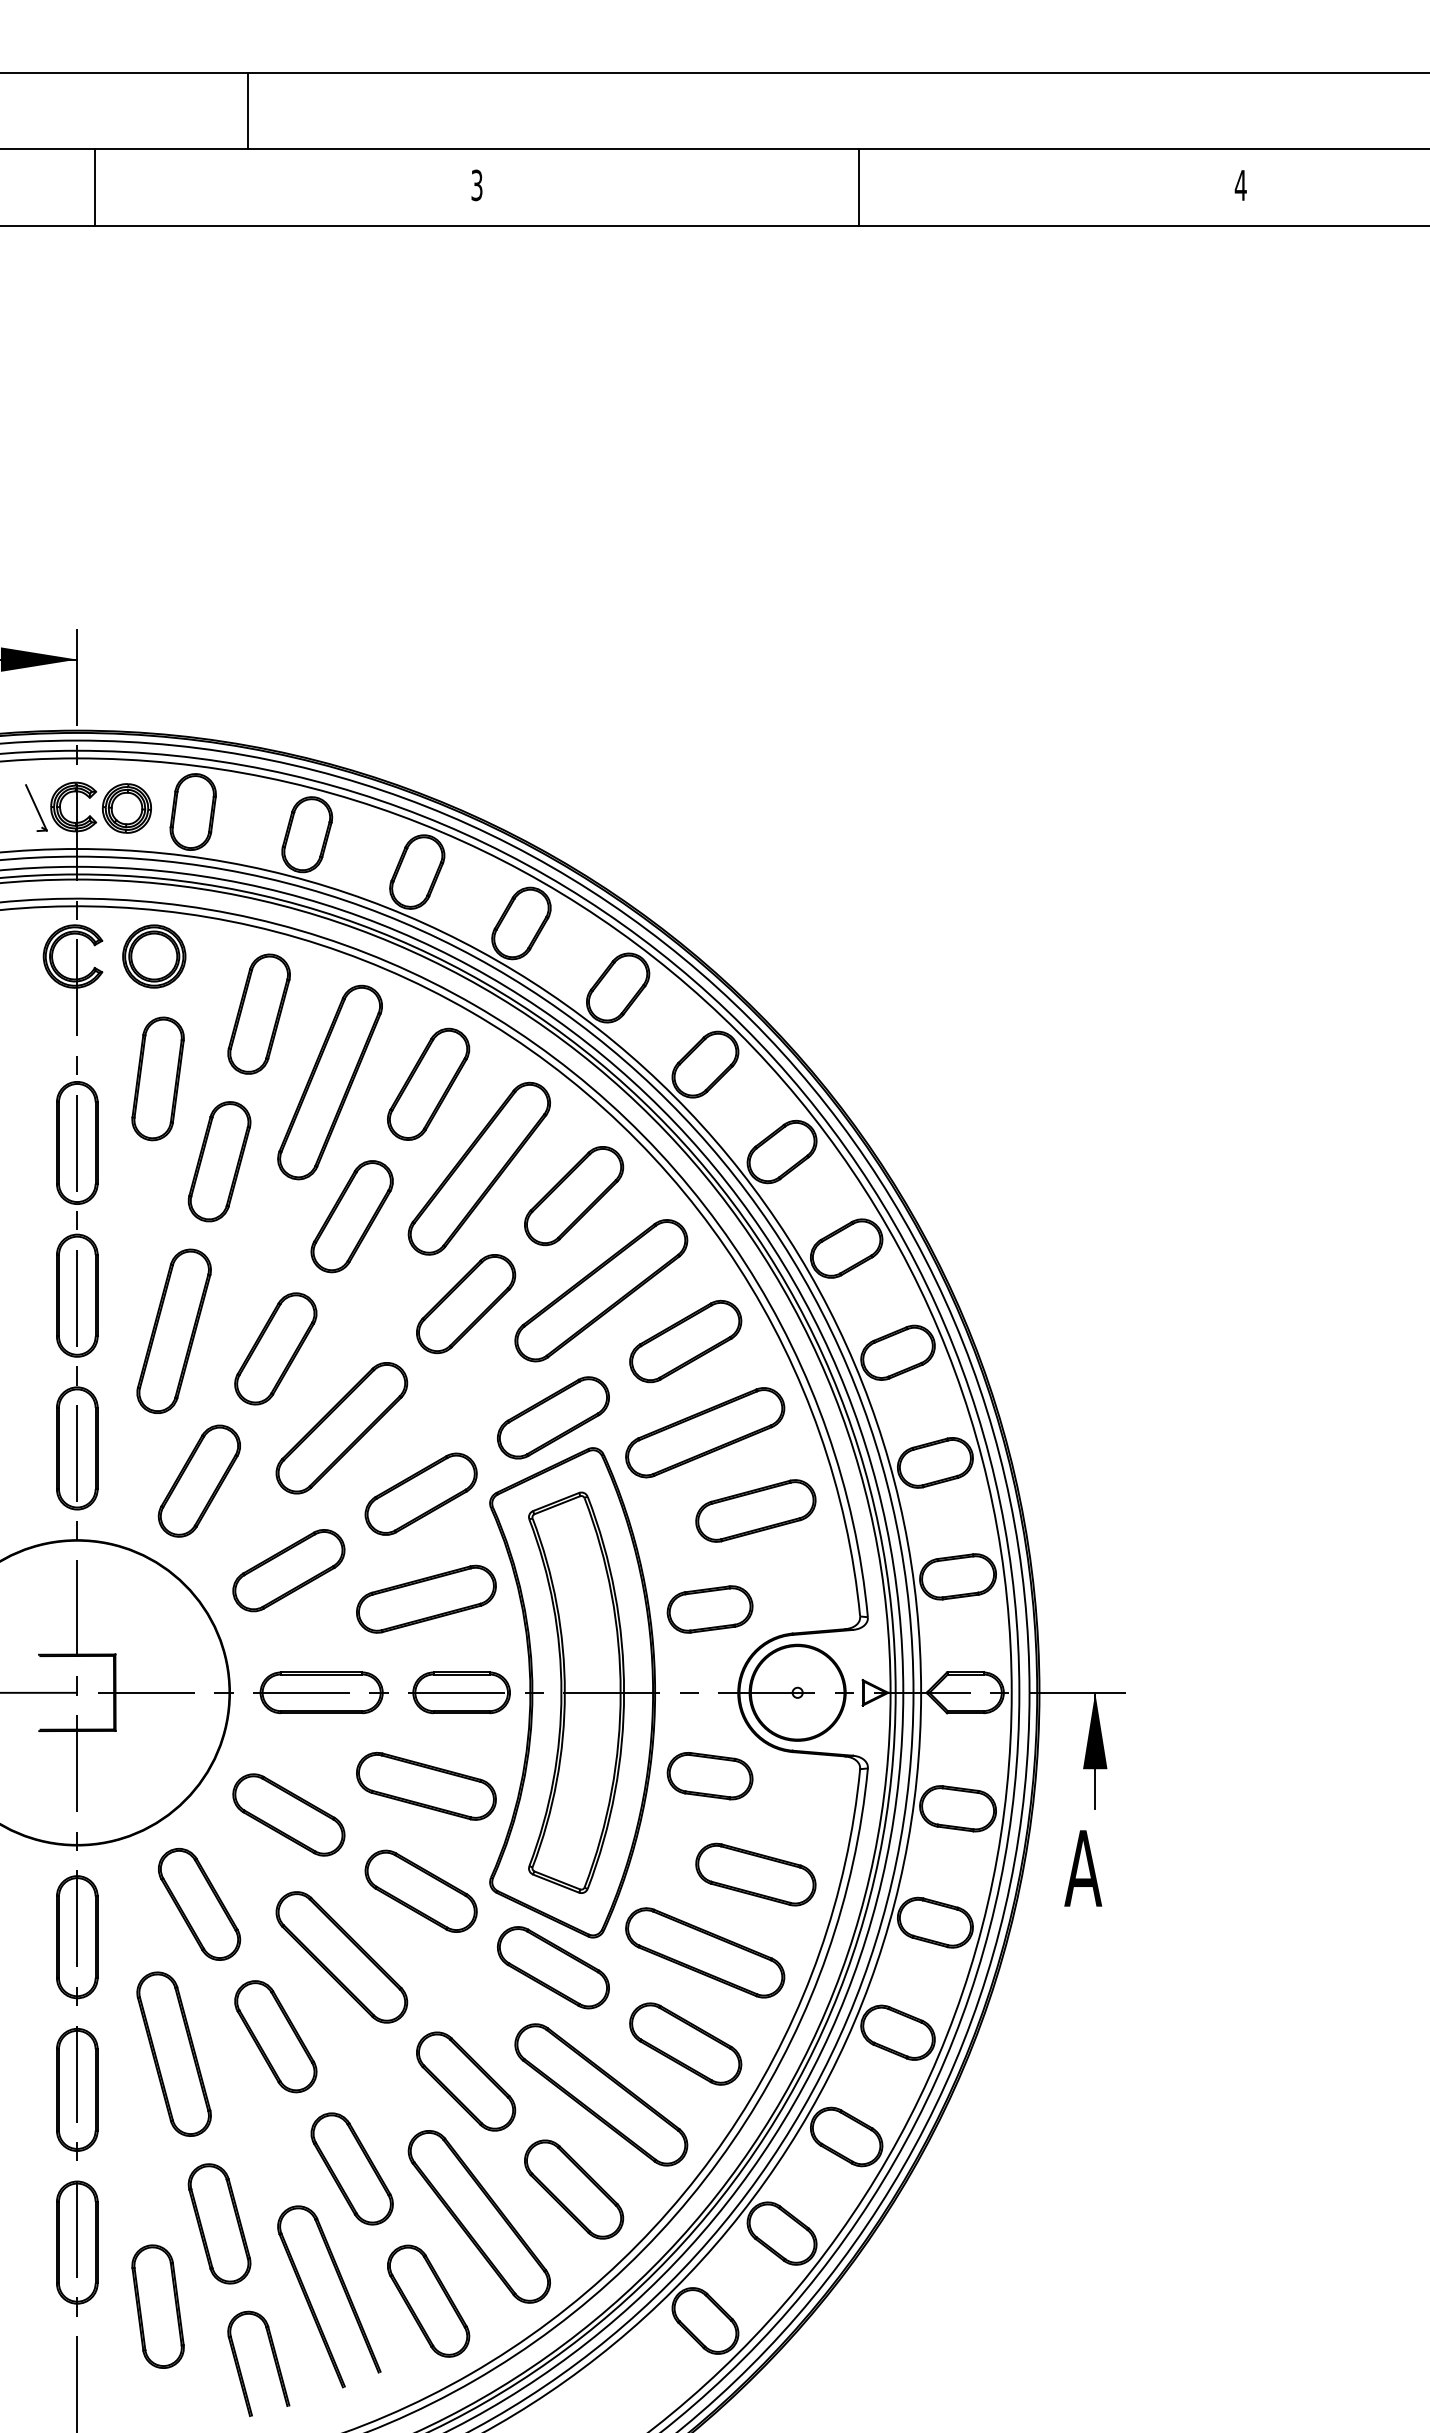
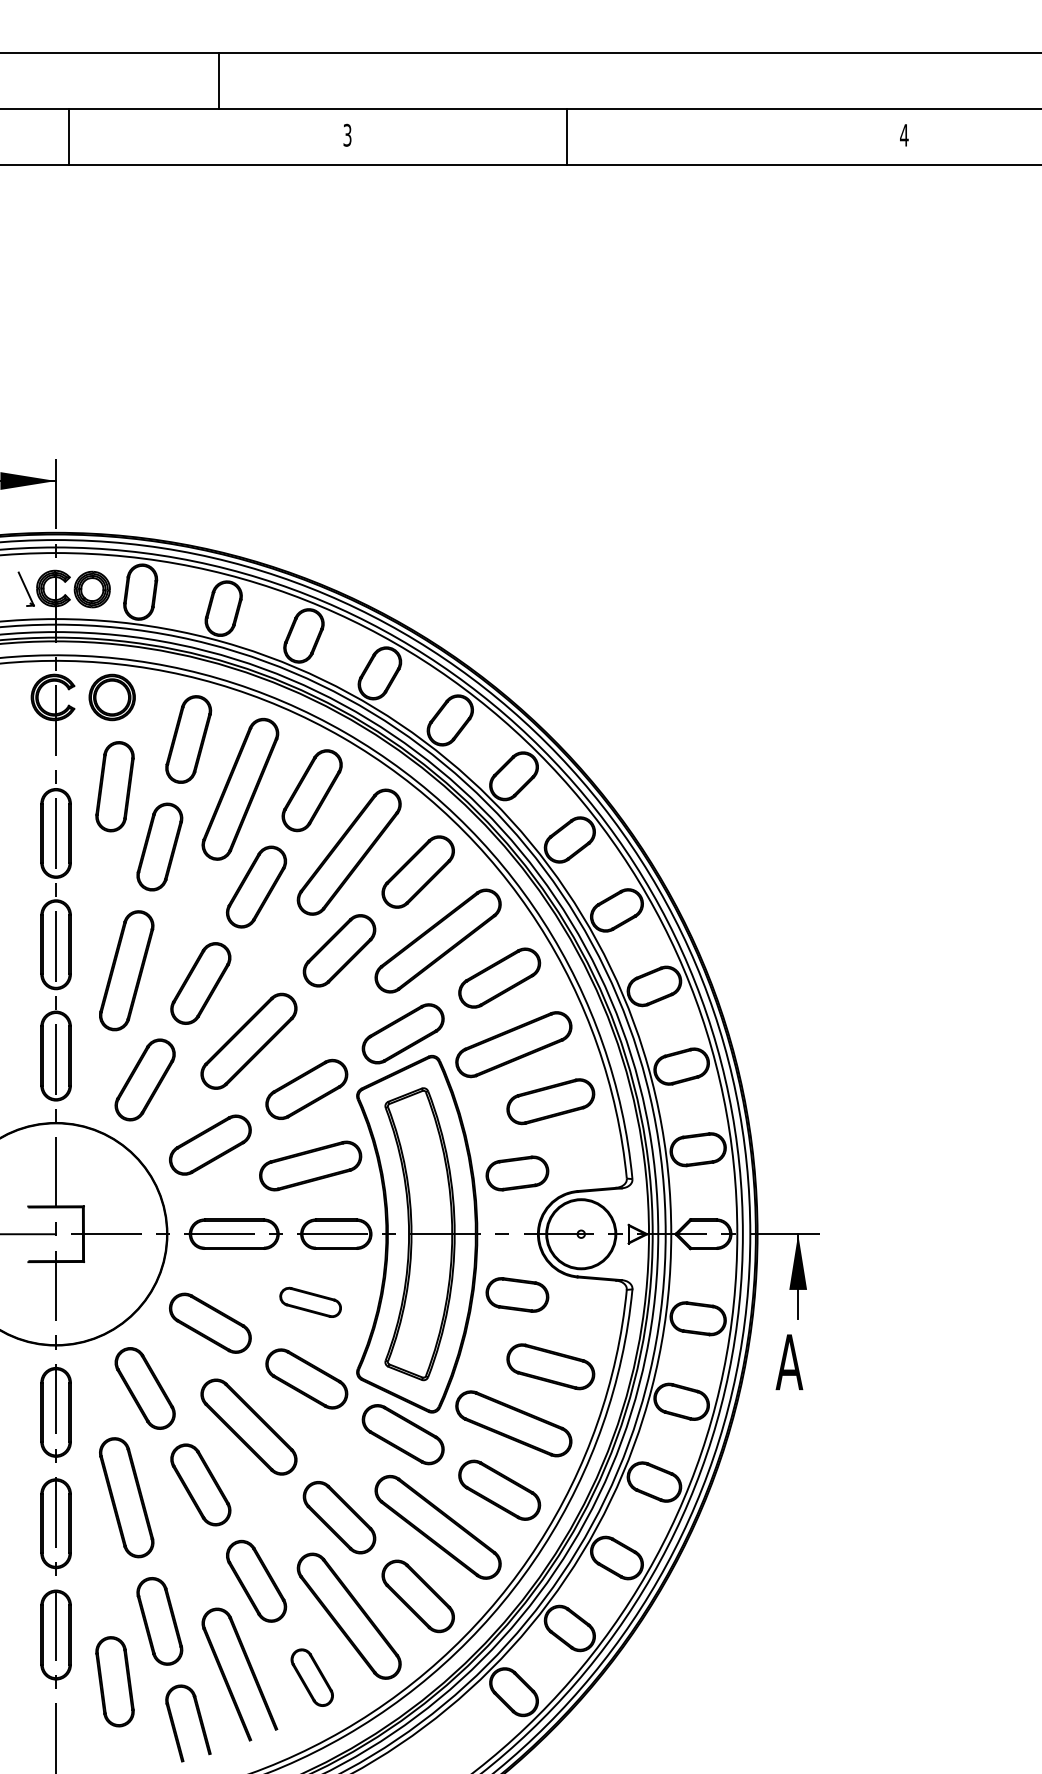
line: (247, 110) -> (218, 80), moved
line: (858, 187) -> (566, 136), moved
part: (426, 1786) -> (310, 1302), size x0.6
part: (428, 2300) -> (312, 1677), size x0.7

